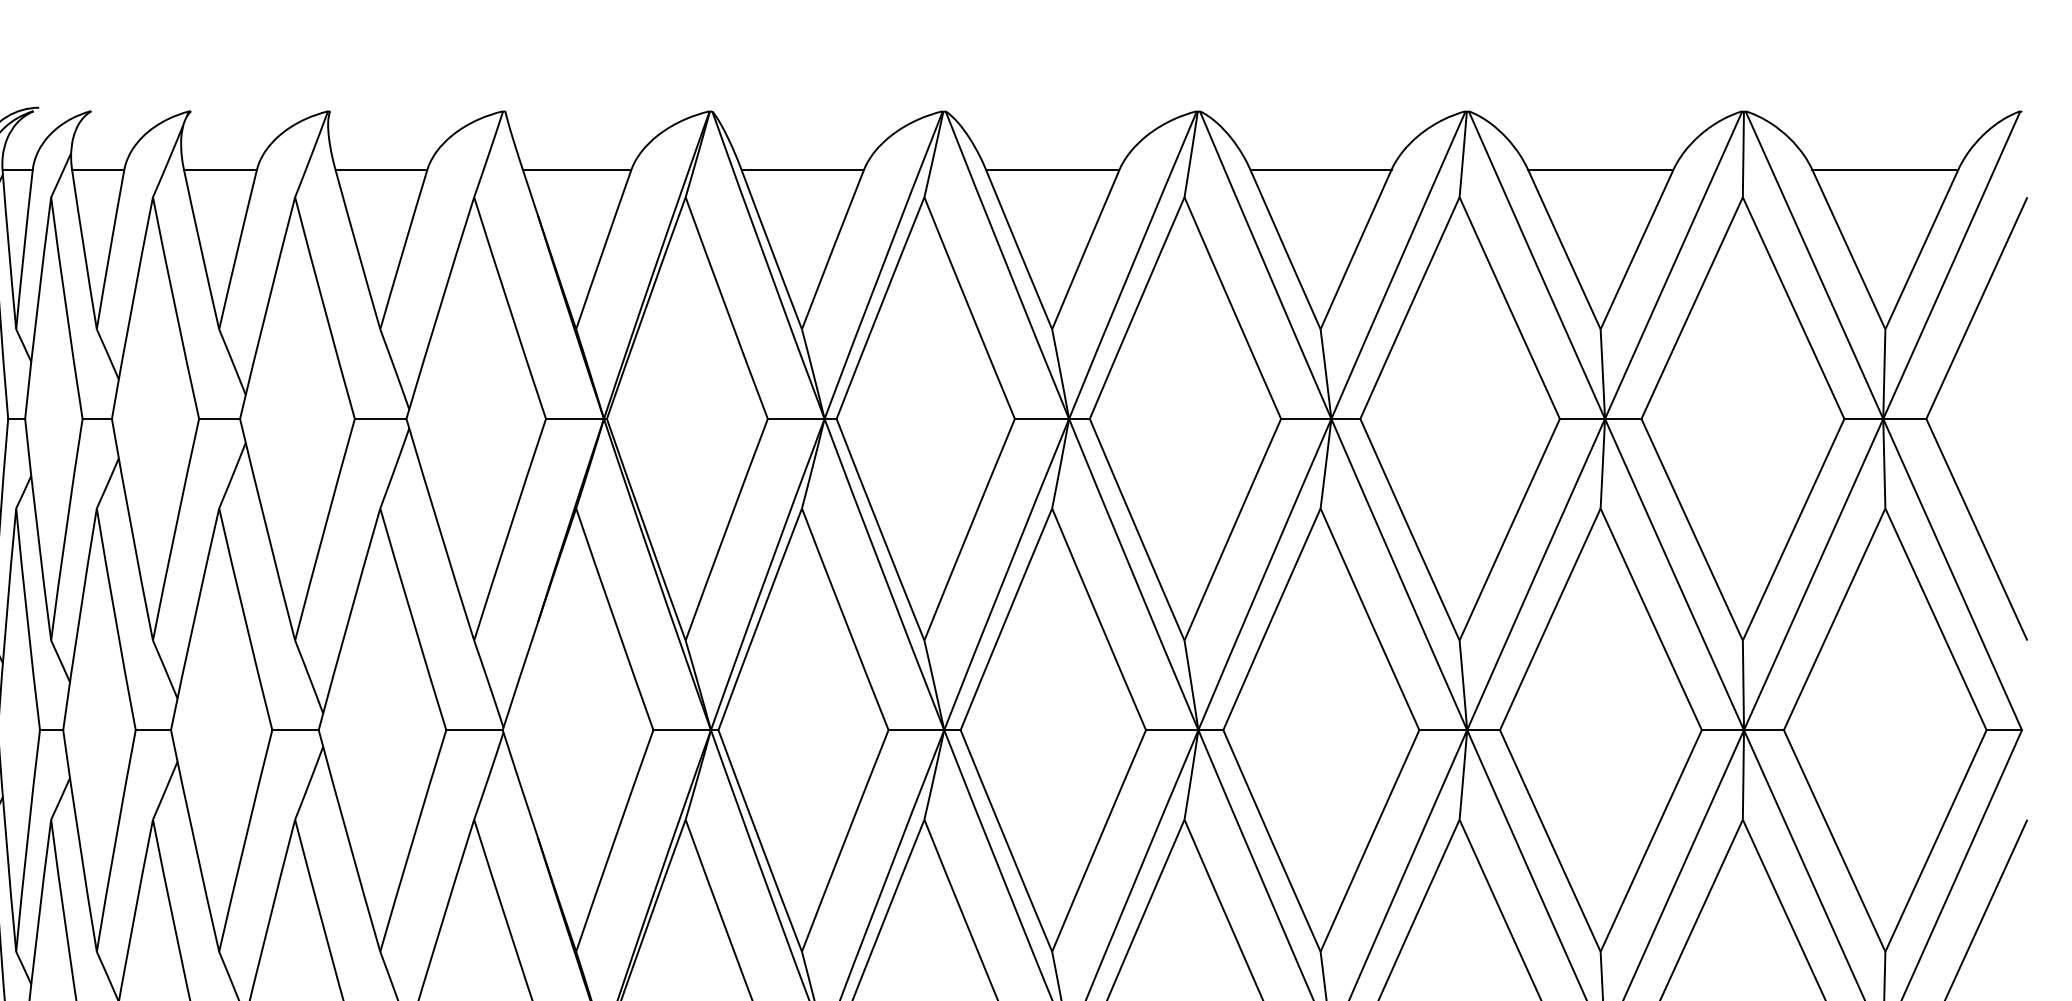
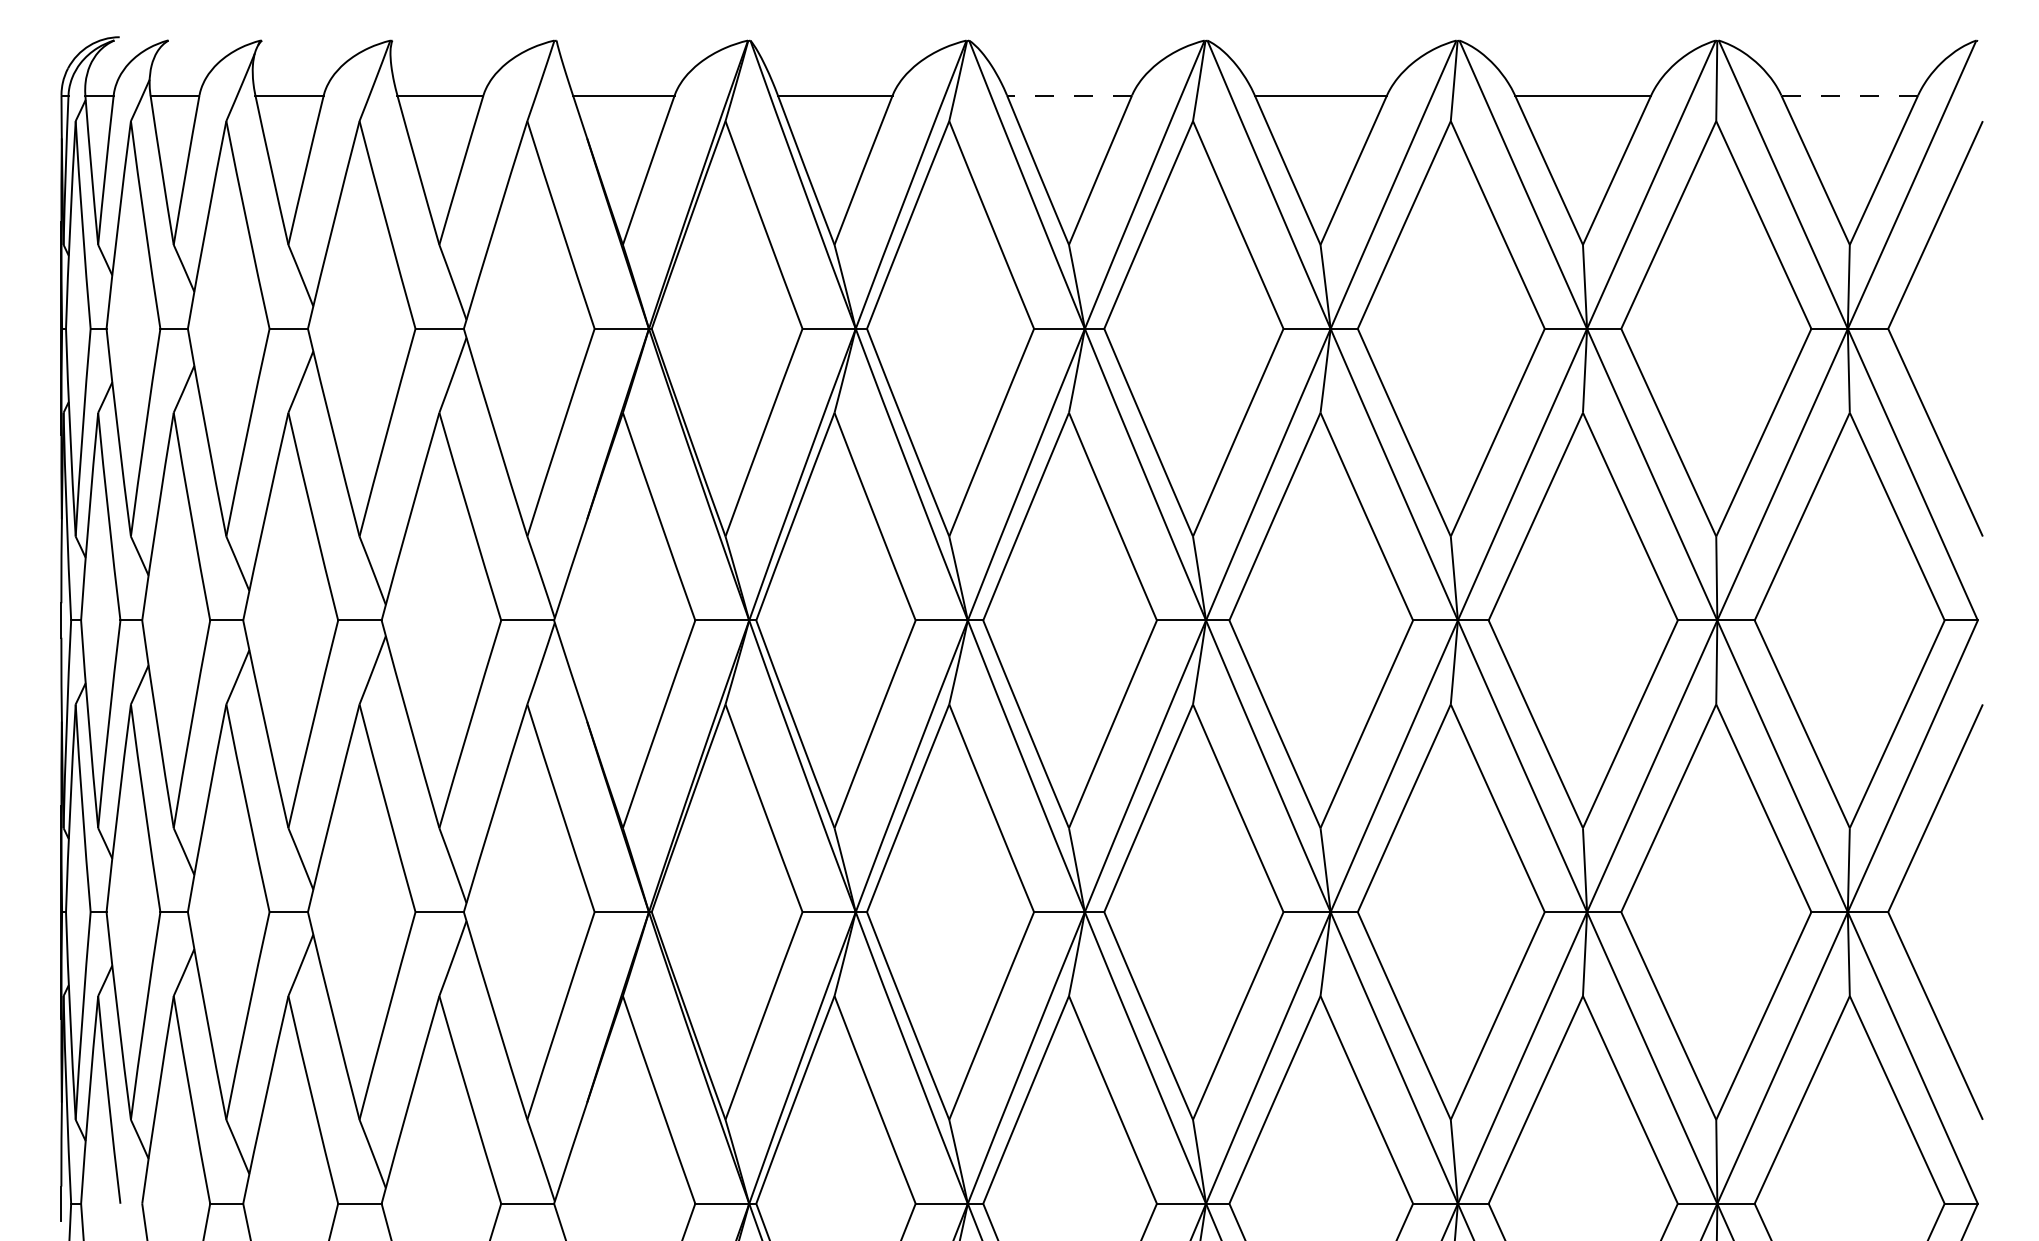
line: (1052, 169) -> (1069, 95), solid -> dashed
line: (1885, 169) -> (1849, 95), solid -> dashed

